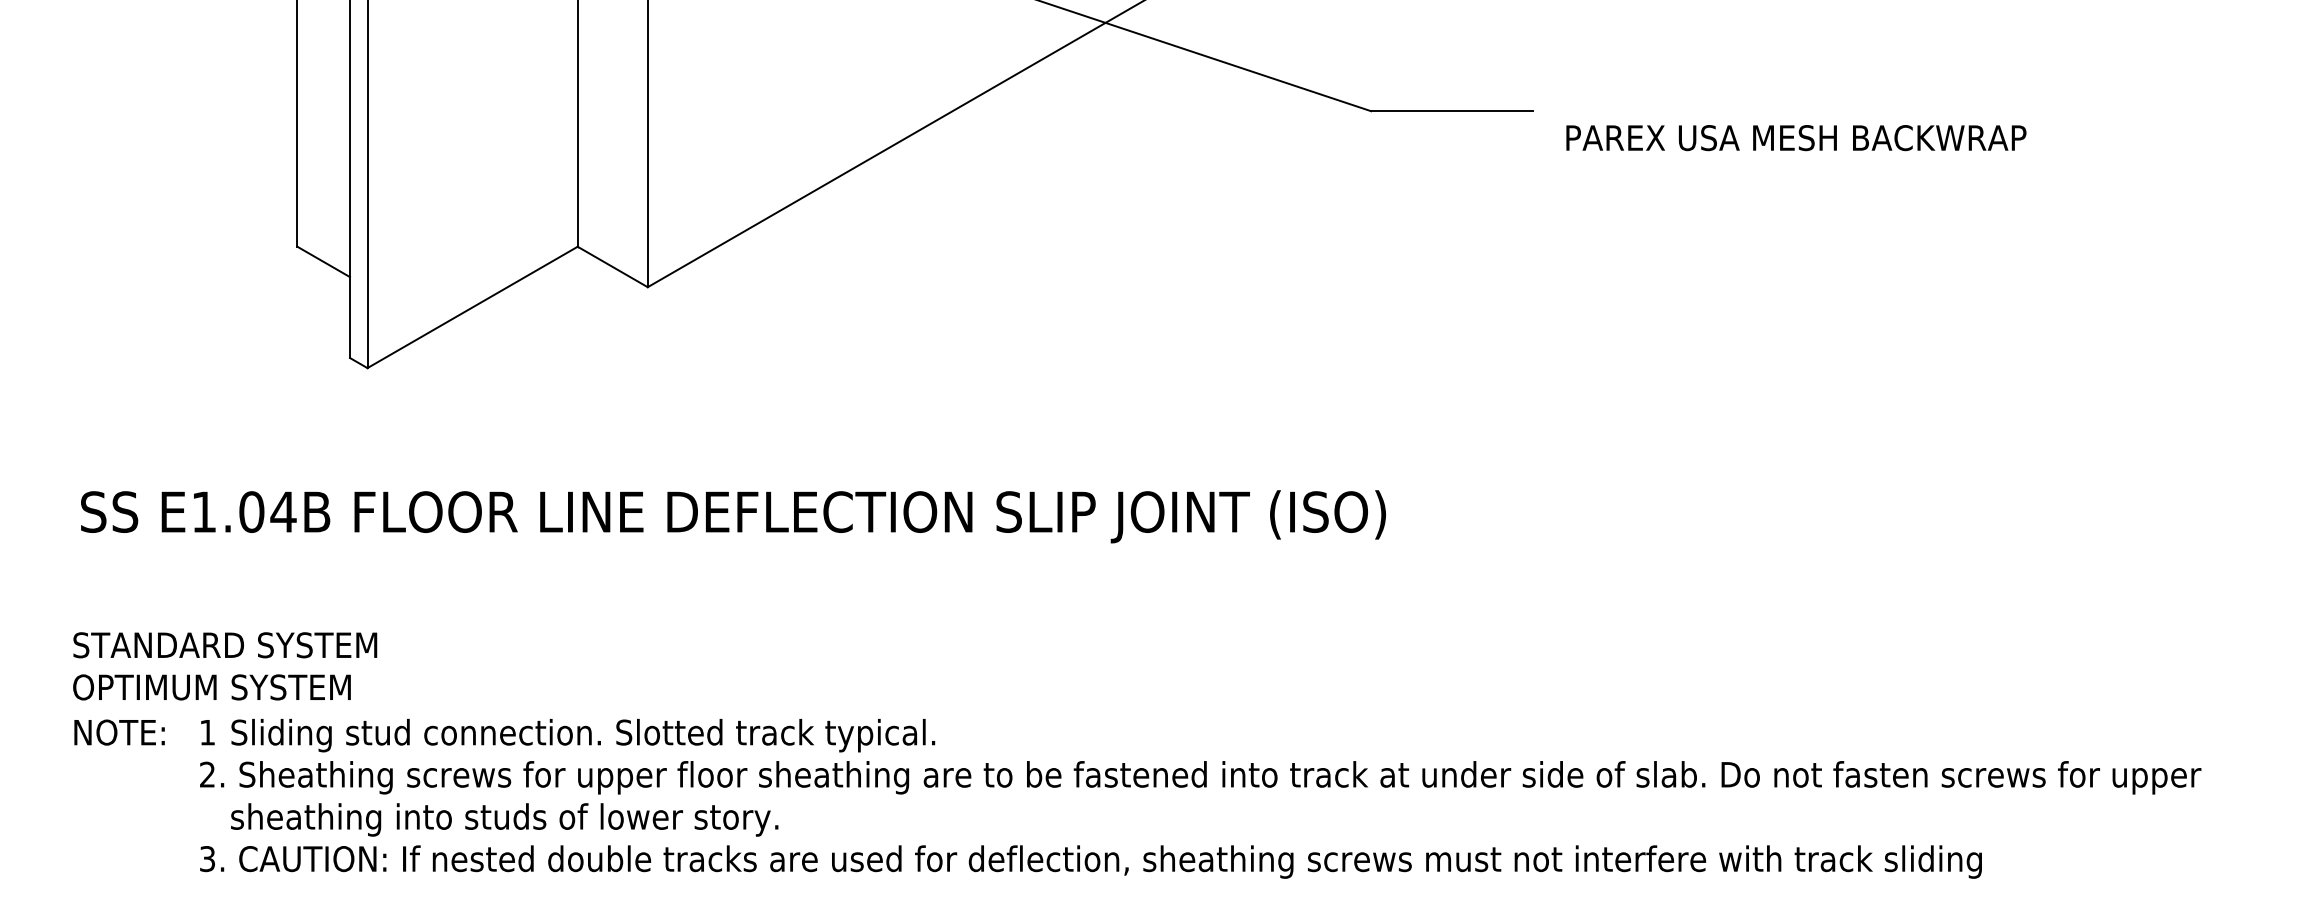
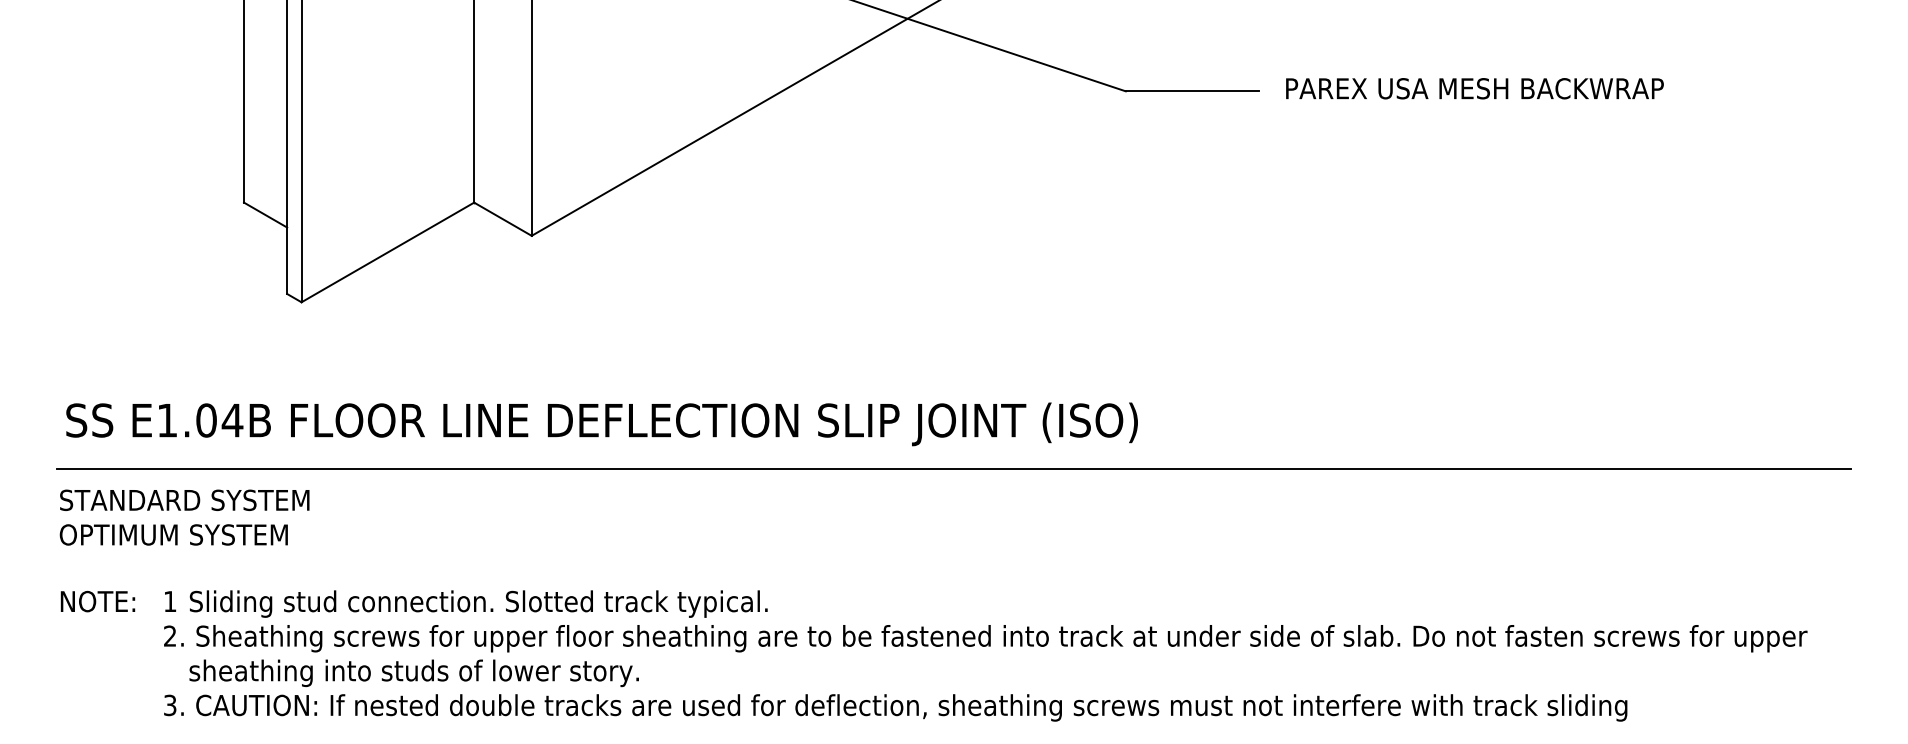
text: (1796, 138) -> (1475, 89), moved
line: (1161, 570) -> (953, 468), added
text: (225, 666) -> (184, 517), moved

